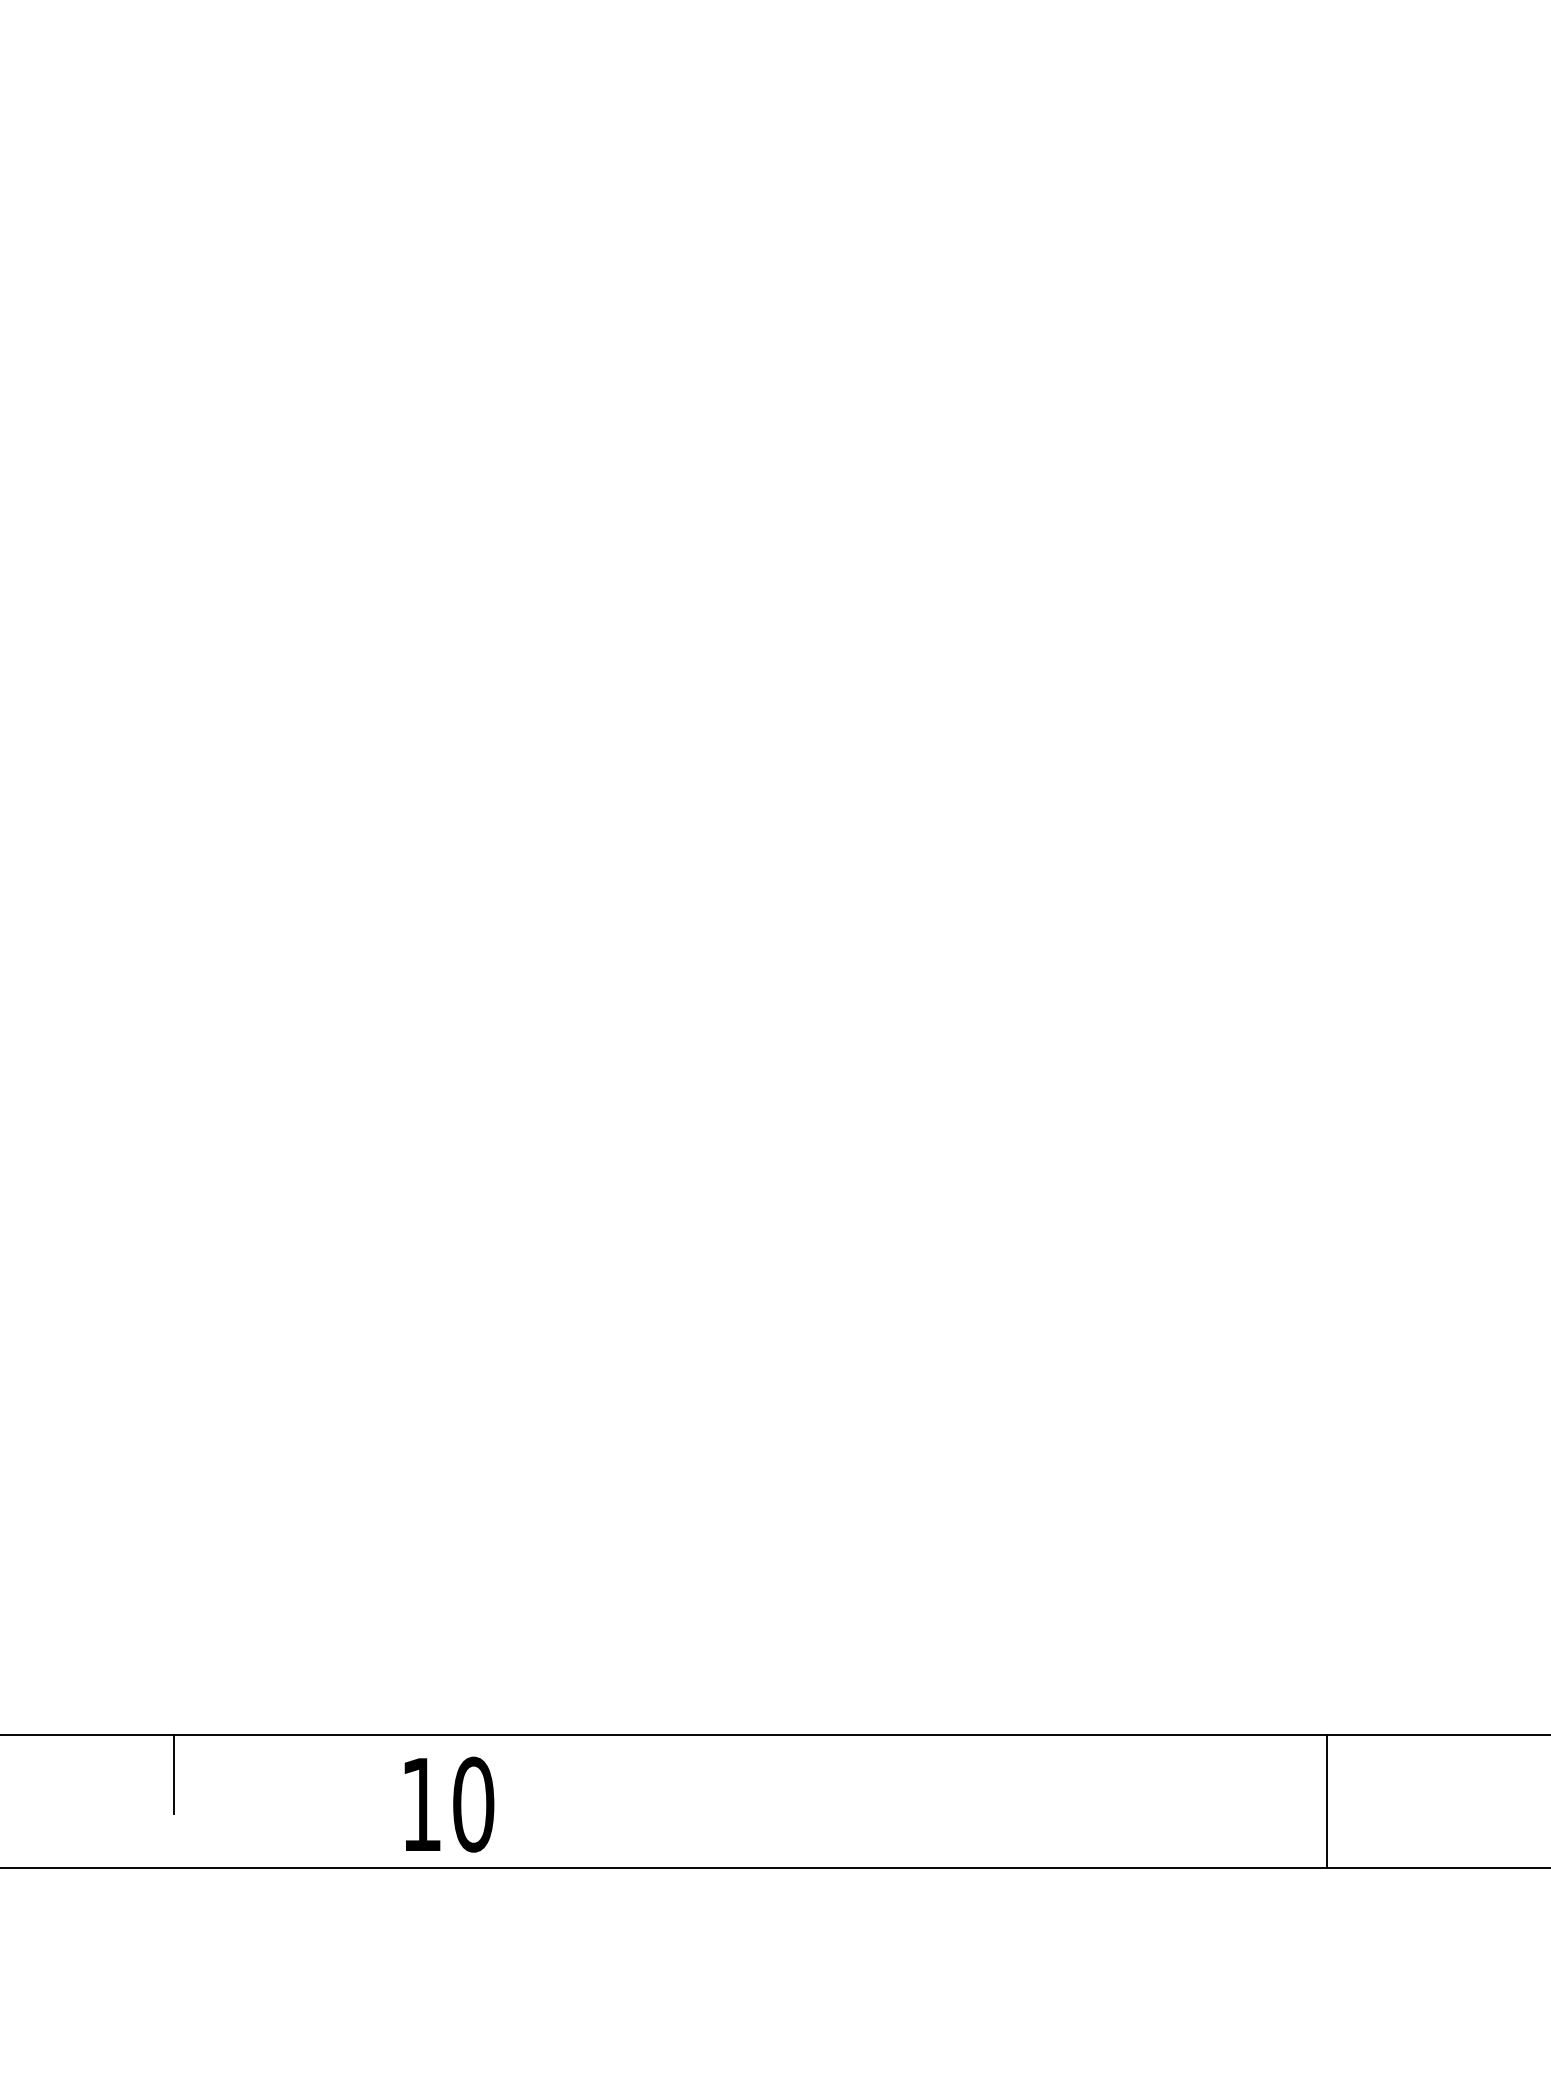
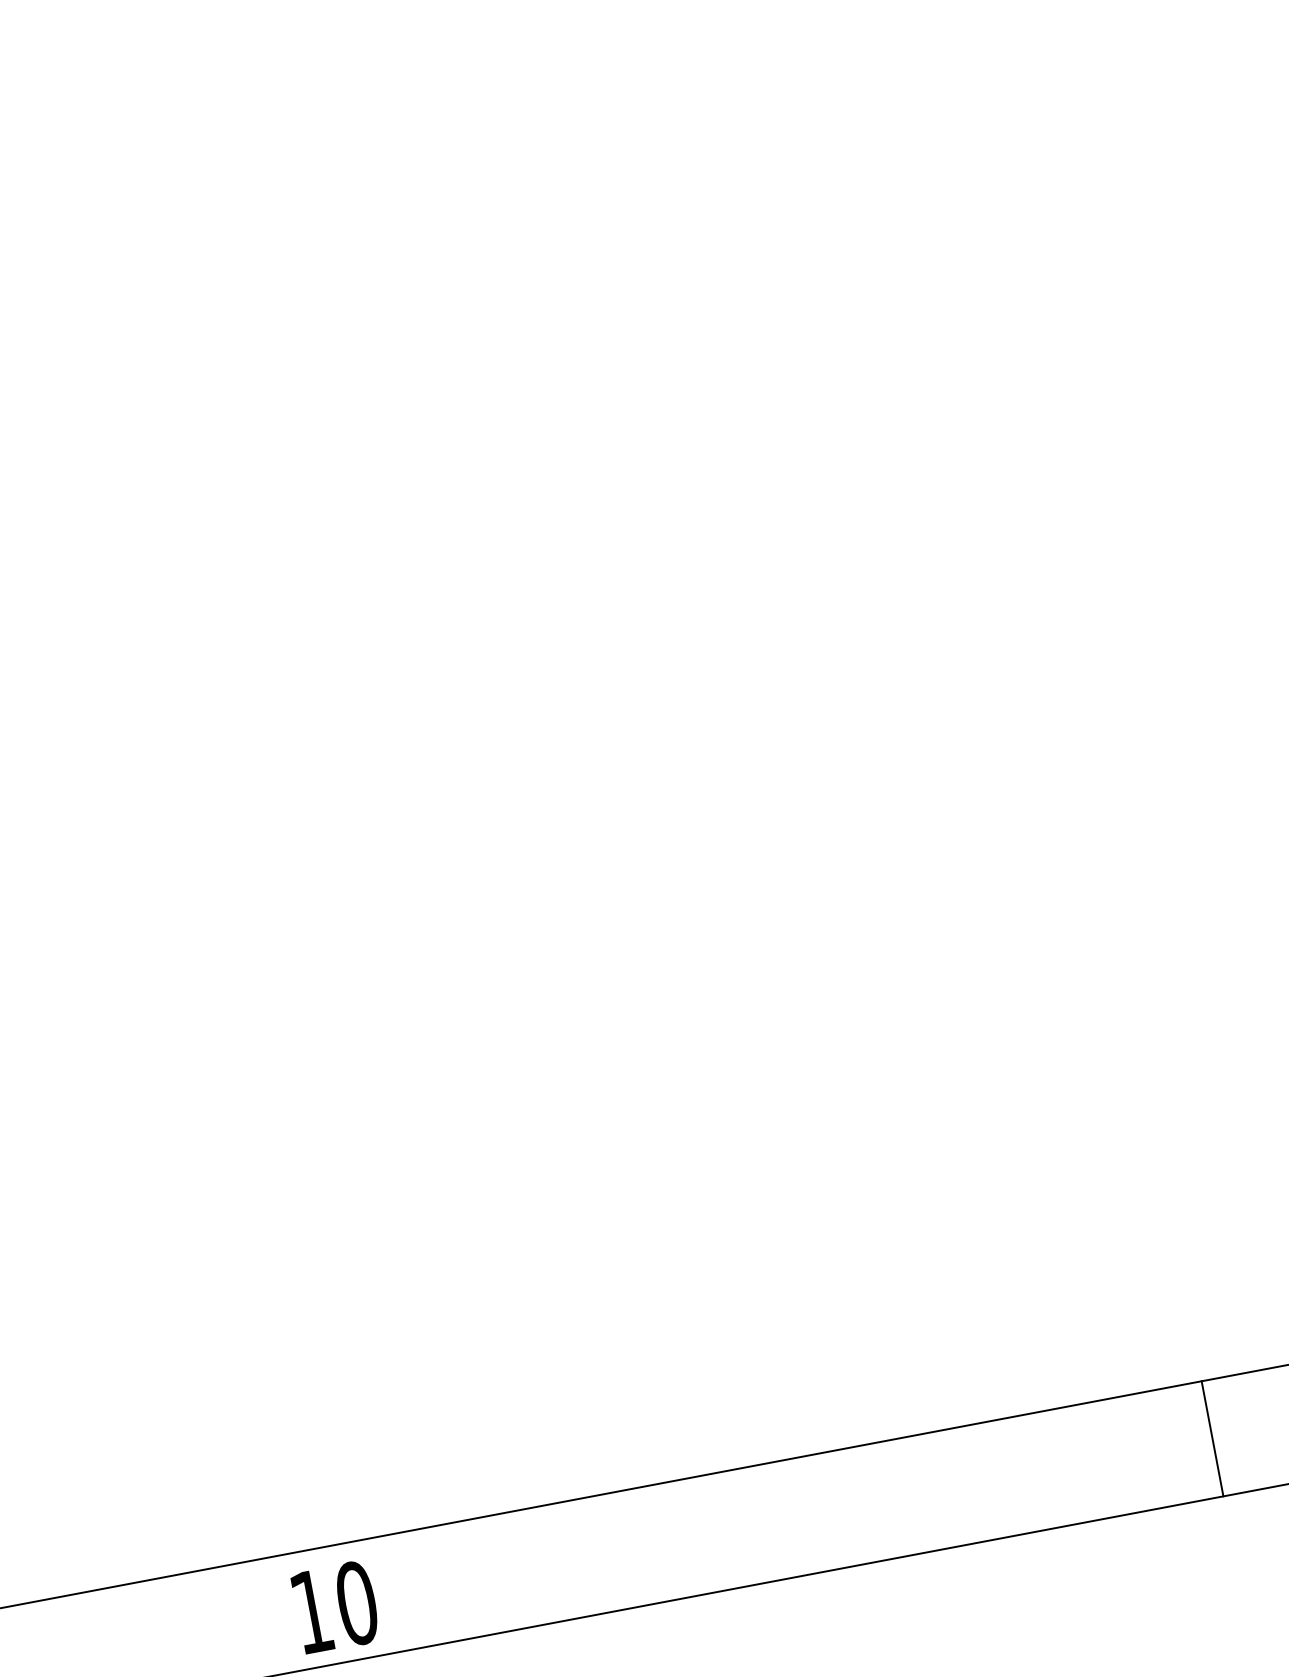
line: (173, 1774) -> (137, 1617), removed
line: (1327, 1801) -> (1212, 1438), moved
text: (449, 1804) -> (336, 1607), moved

